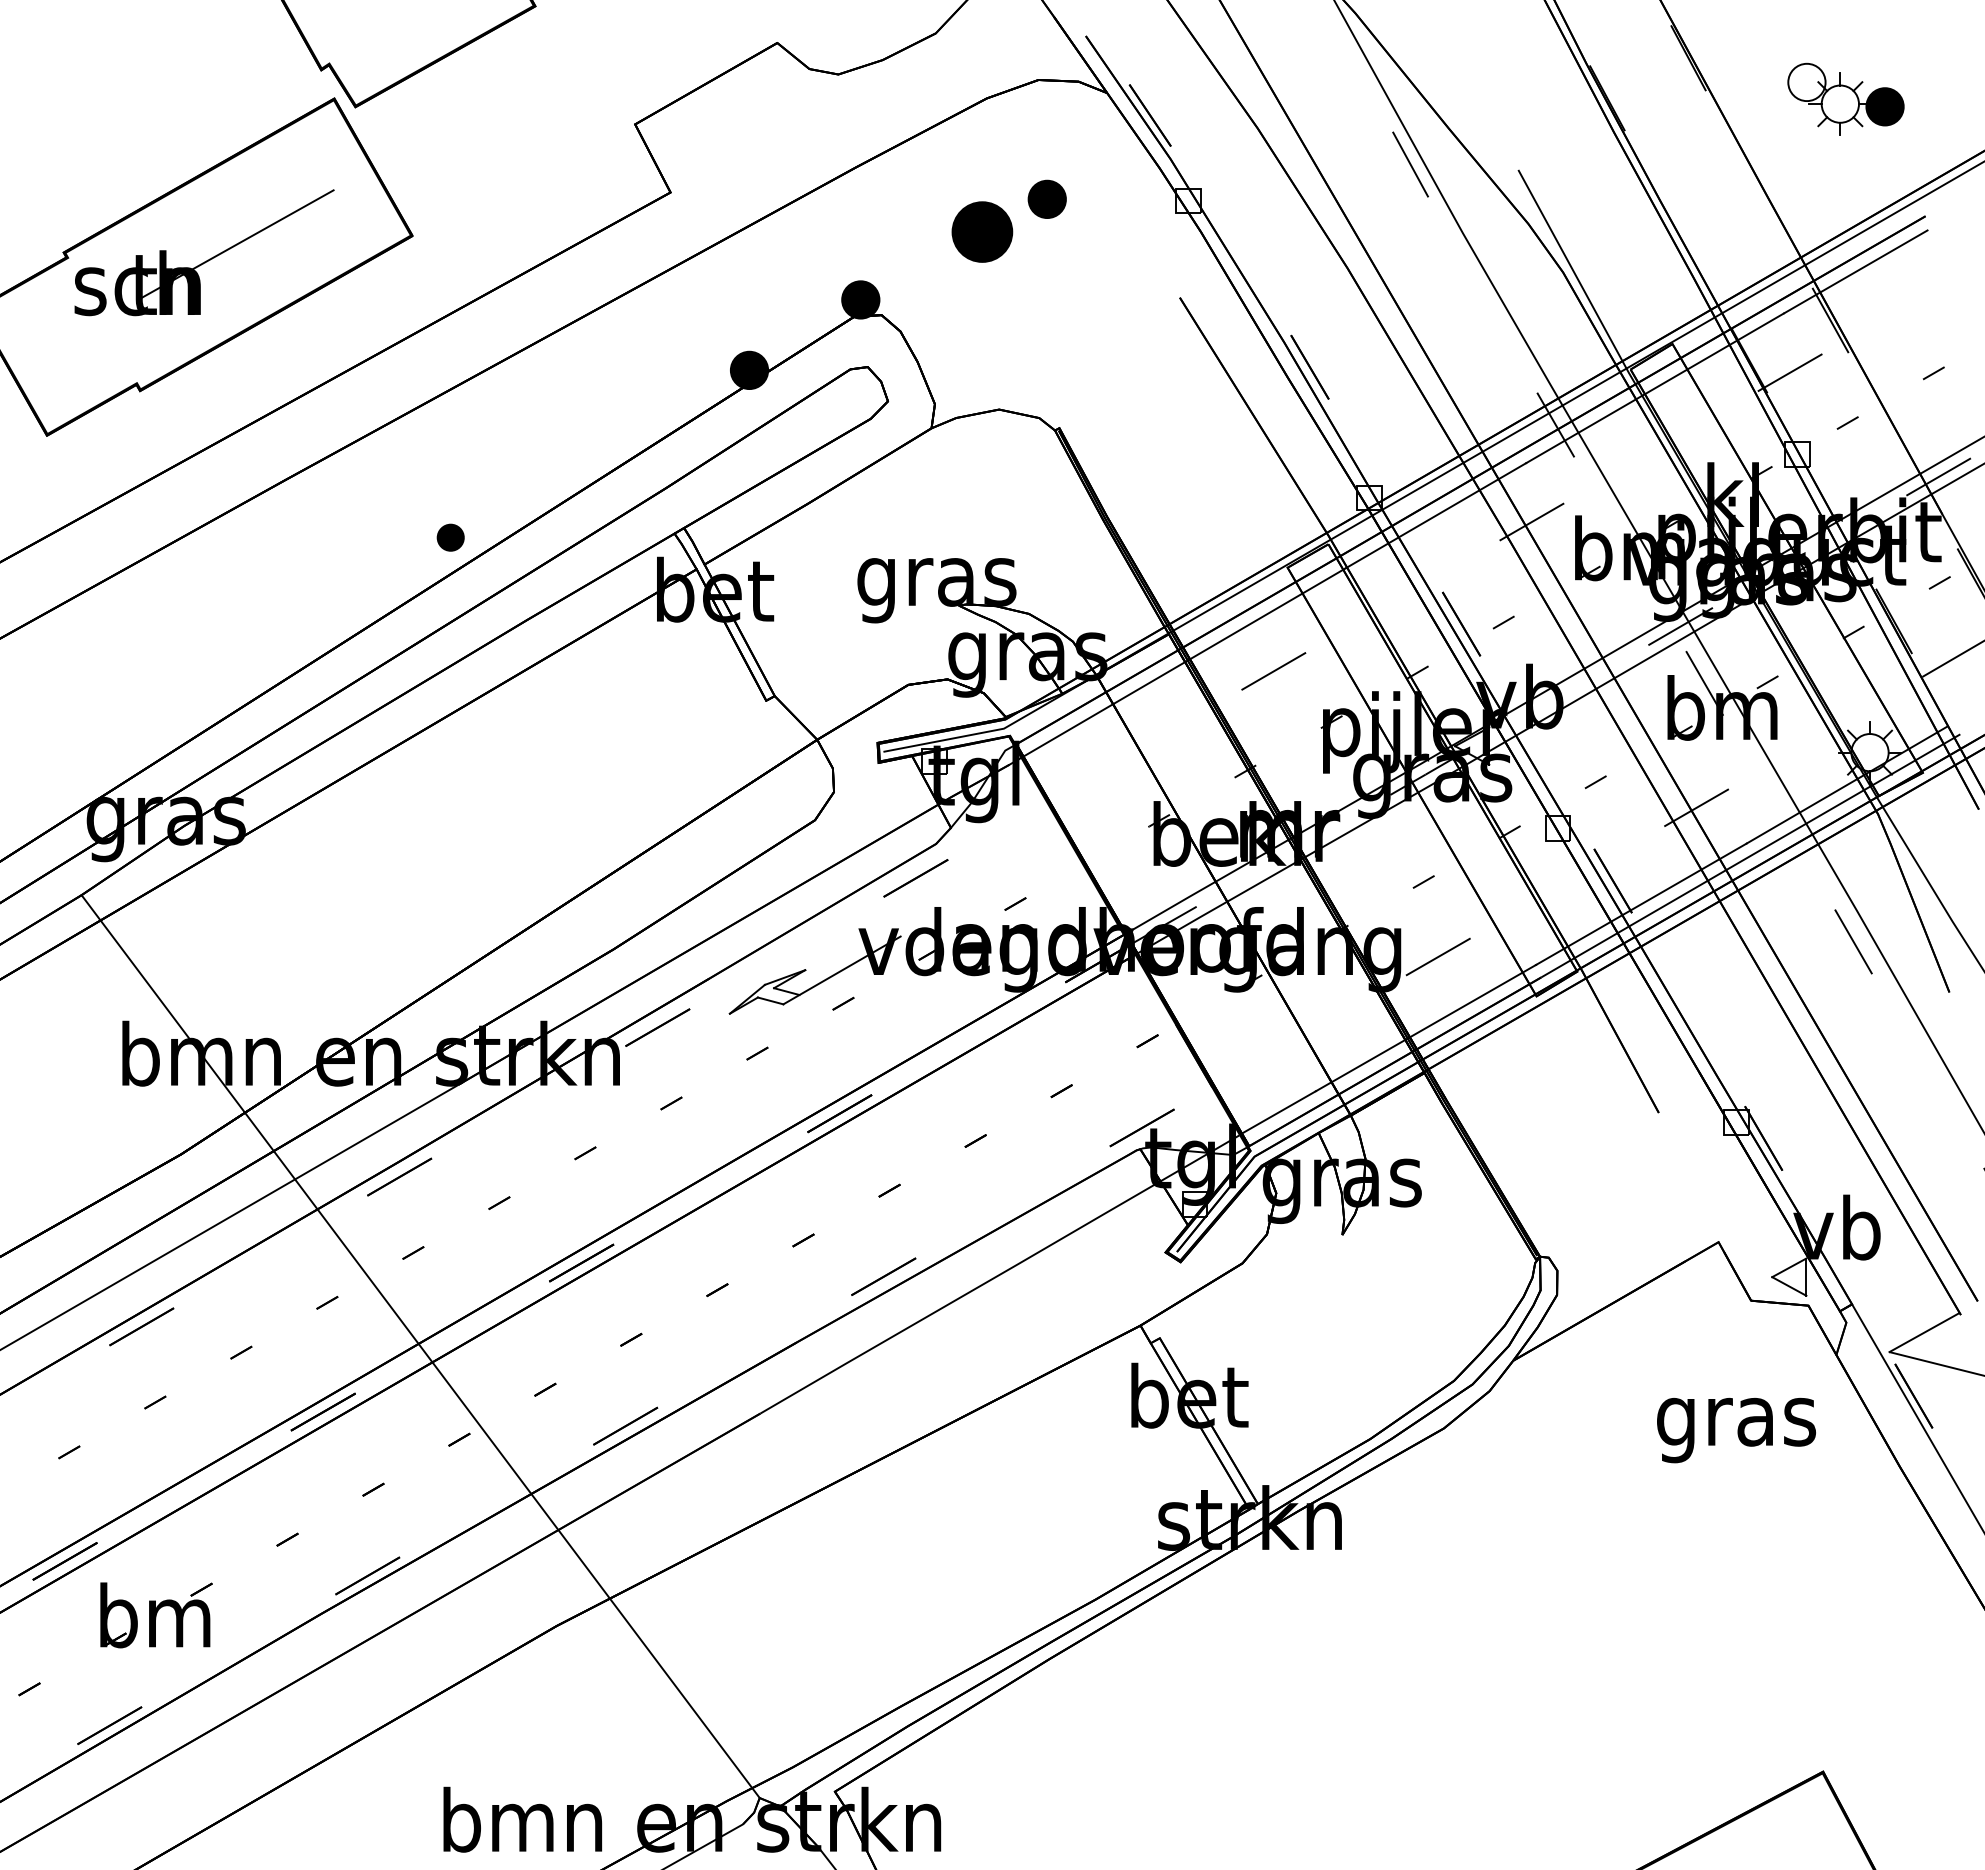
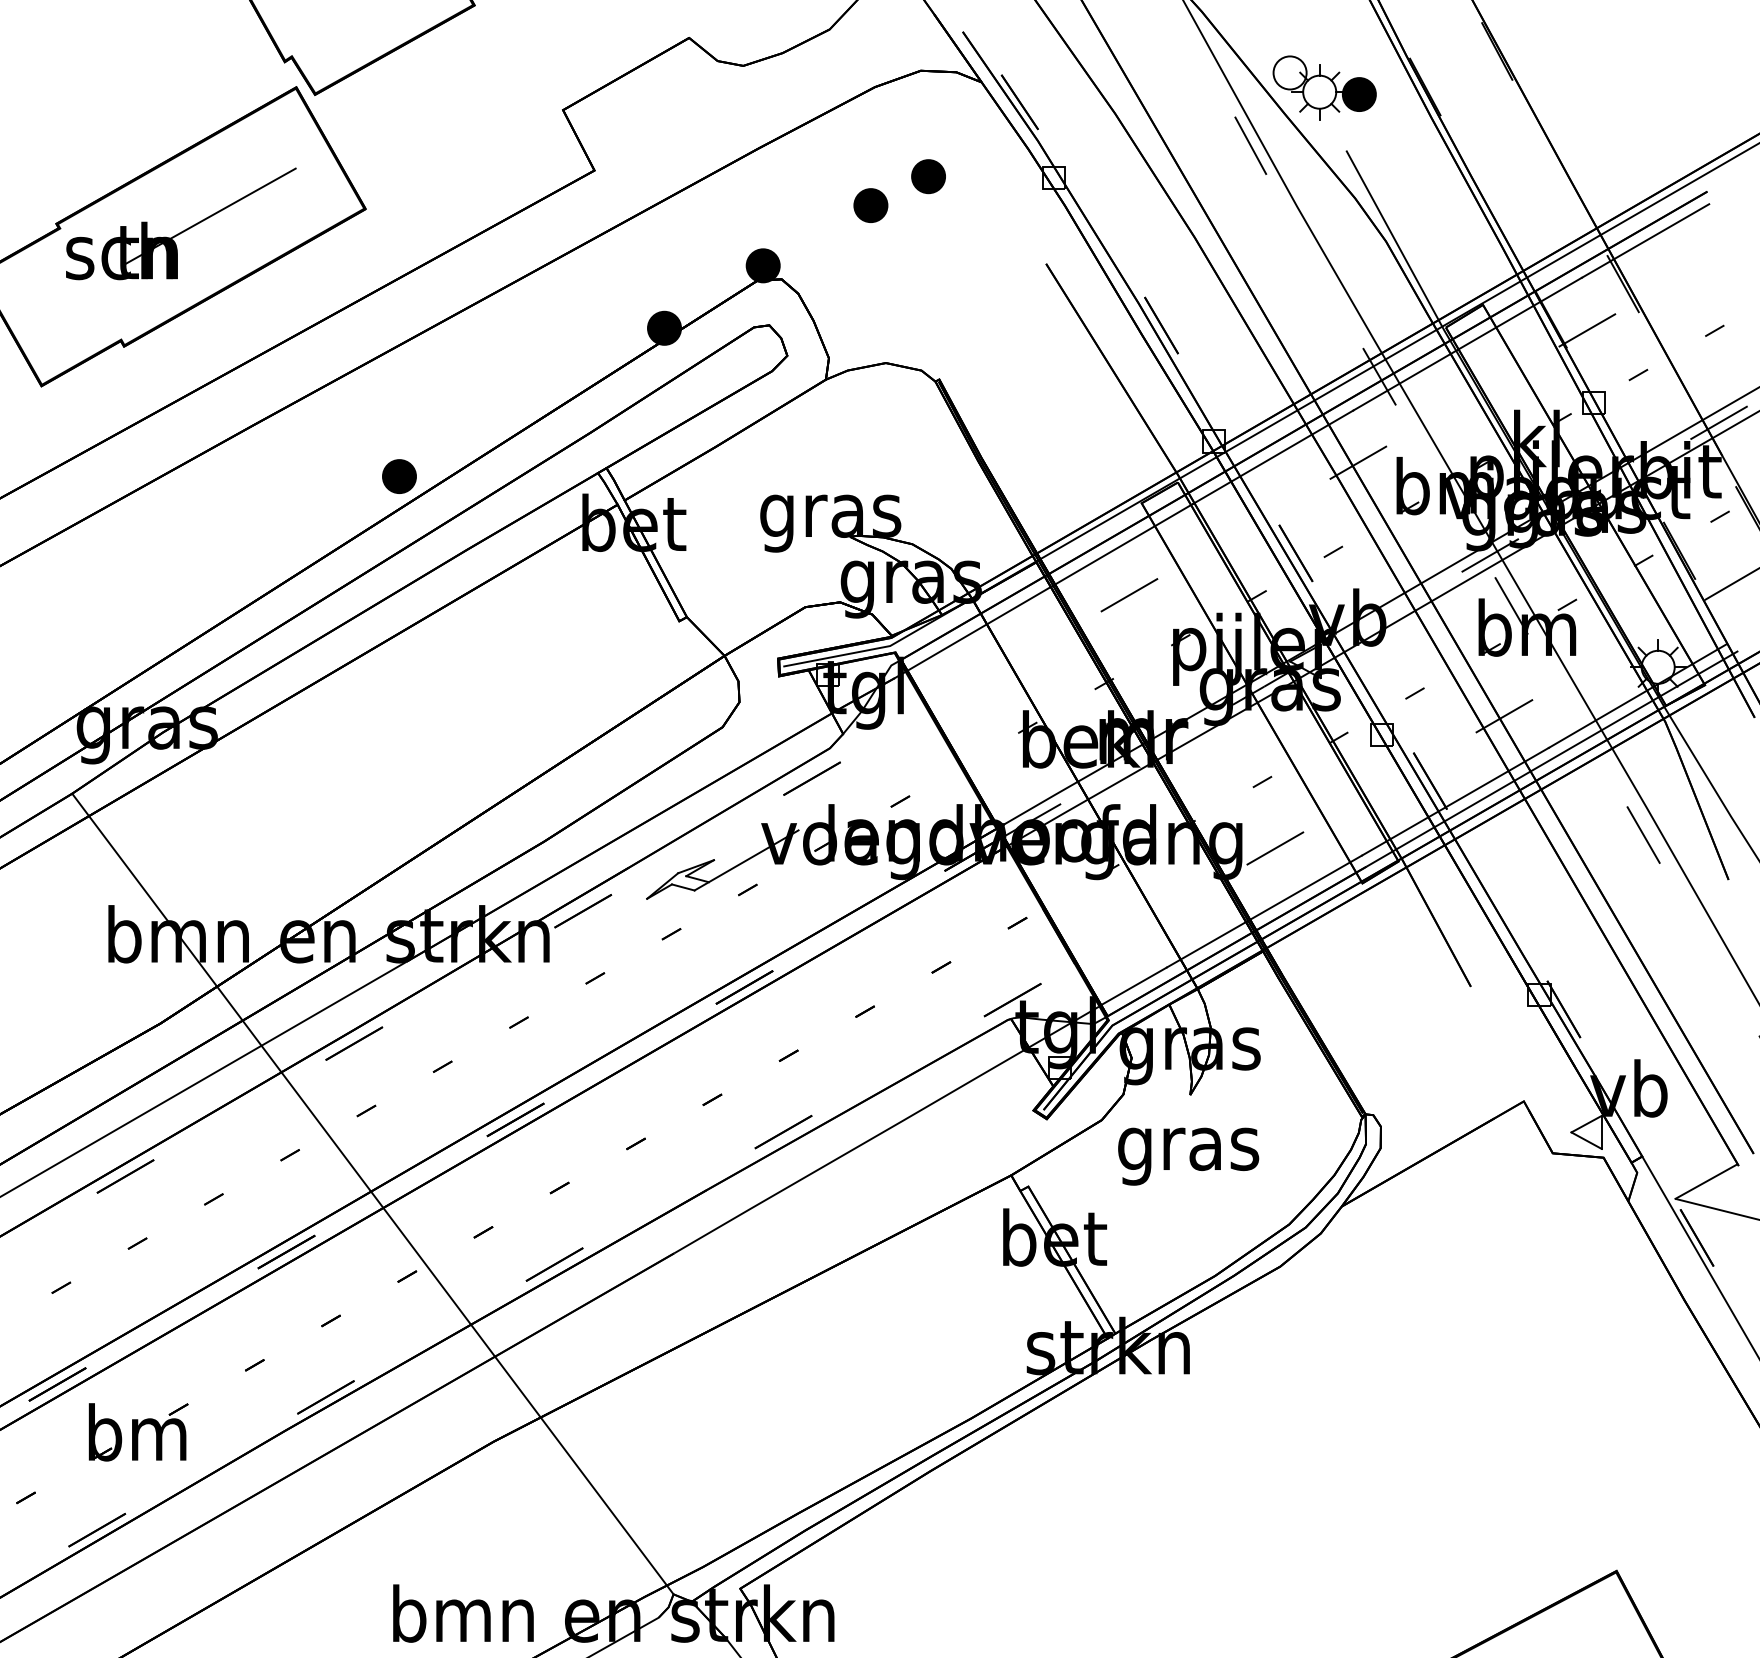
part: (1845, 98) -> (1324, 87), moved
part: (981, 231) -> (870, 205), size x0.62
part: (450, 537) -> (399, 476), size x1.43
text: (1736, 1430) -> (1188, 1156), moved

